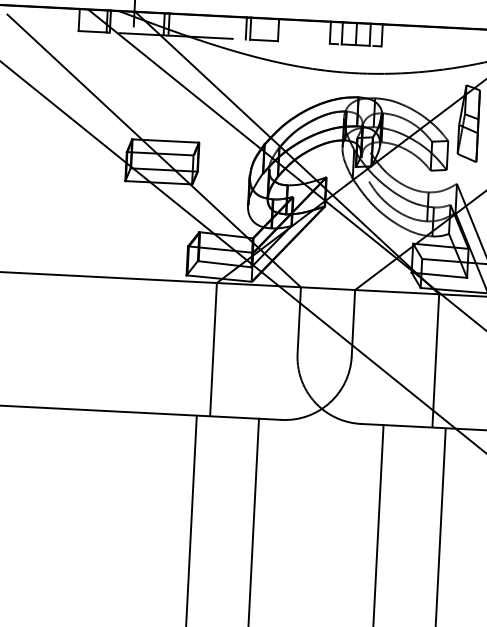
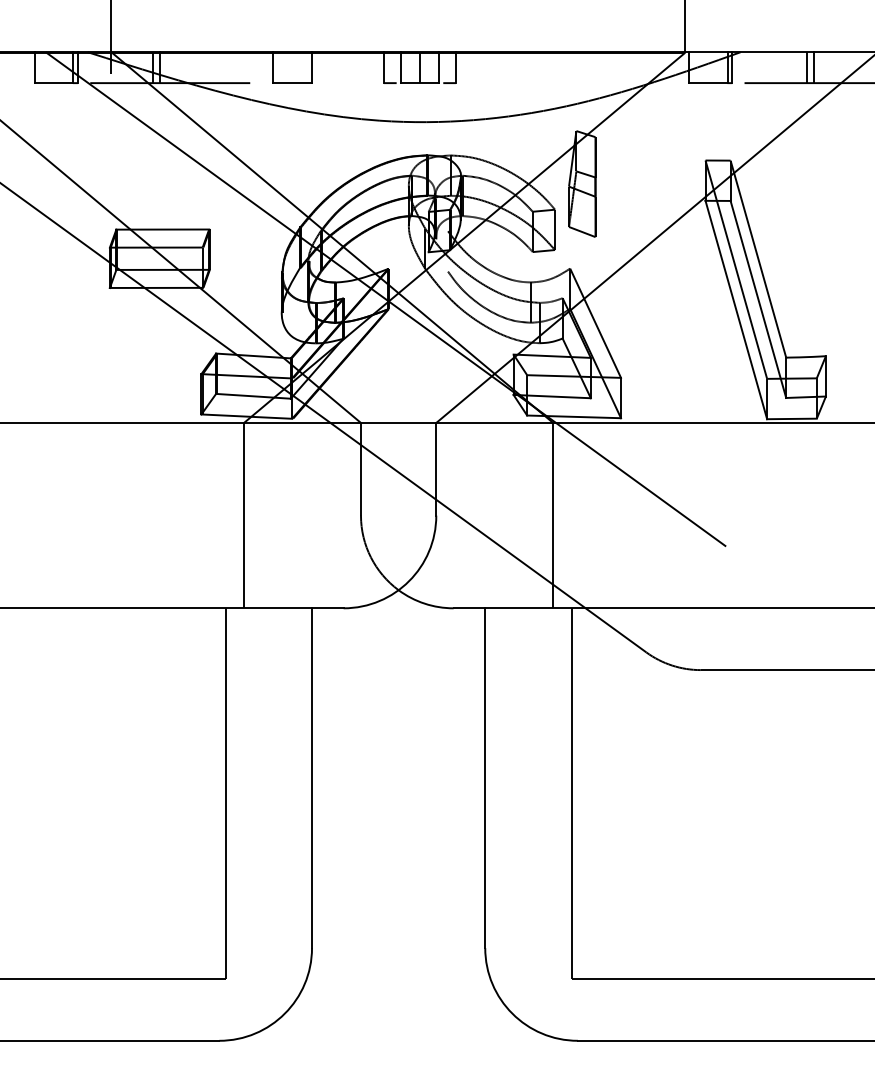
line: (246, 28) -> (267, 67), removed

